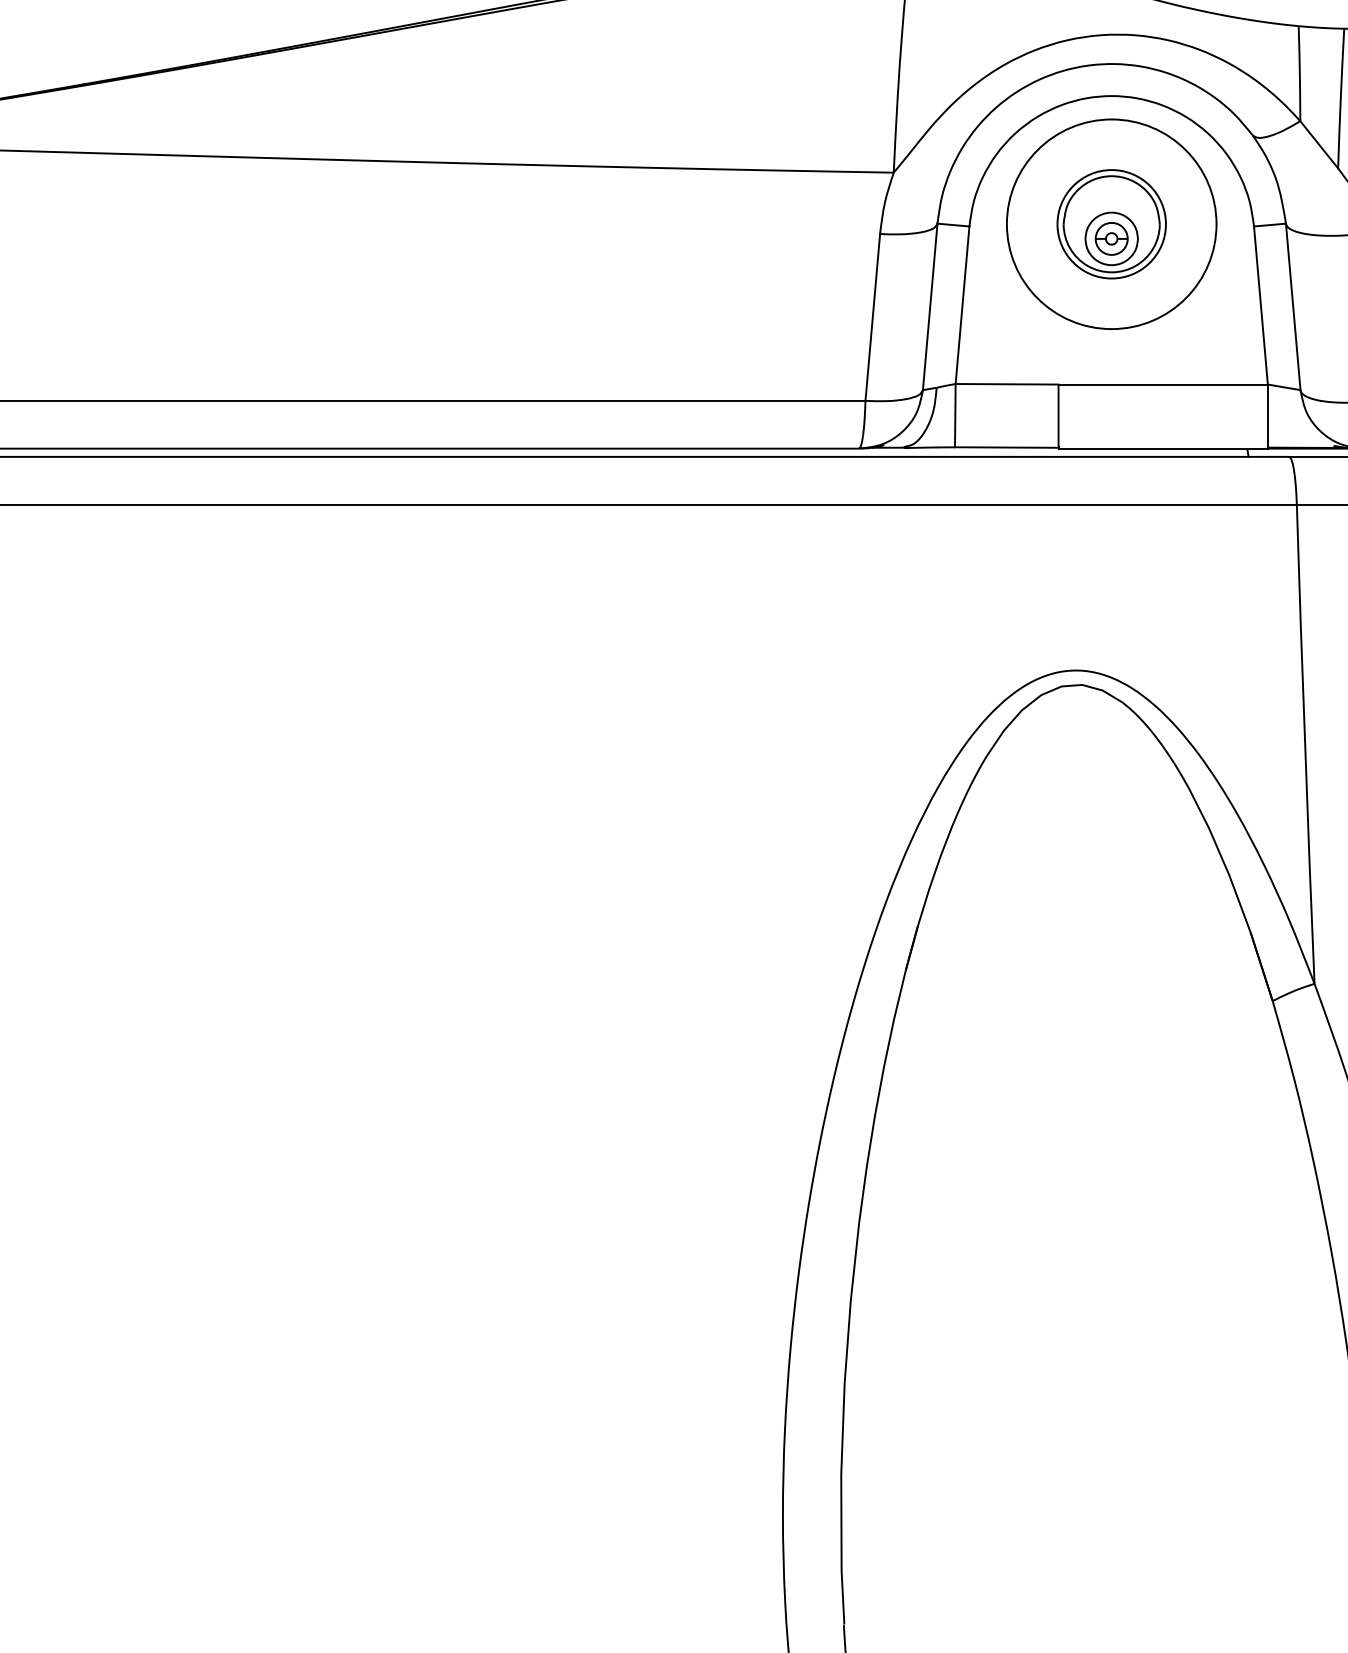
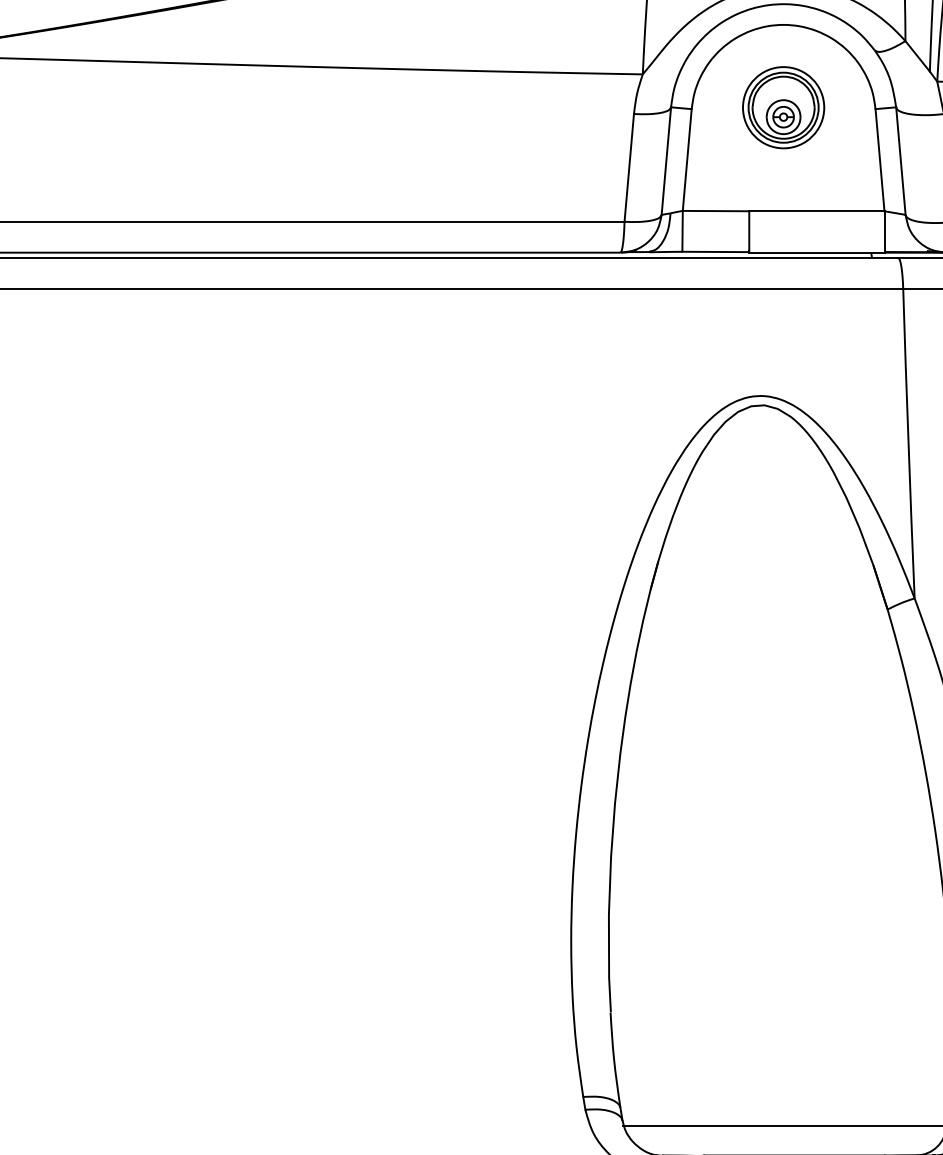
circle: (1111, 223) -> (783, 107), size x0.6

